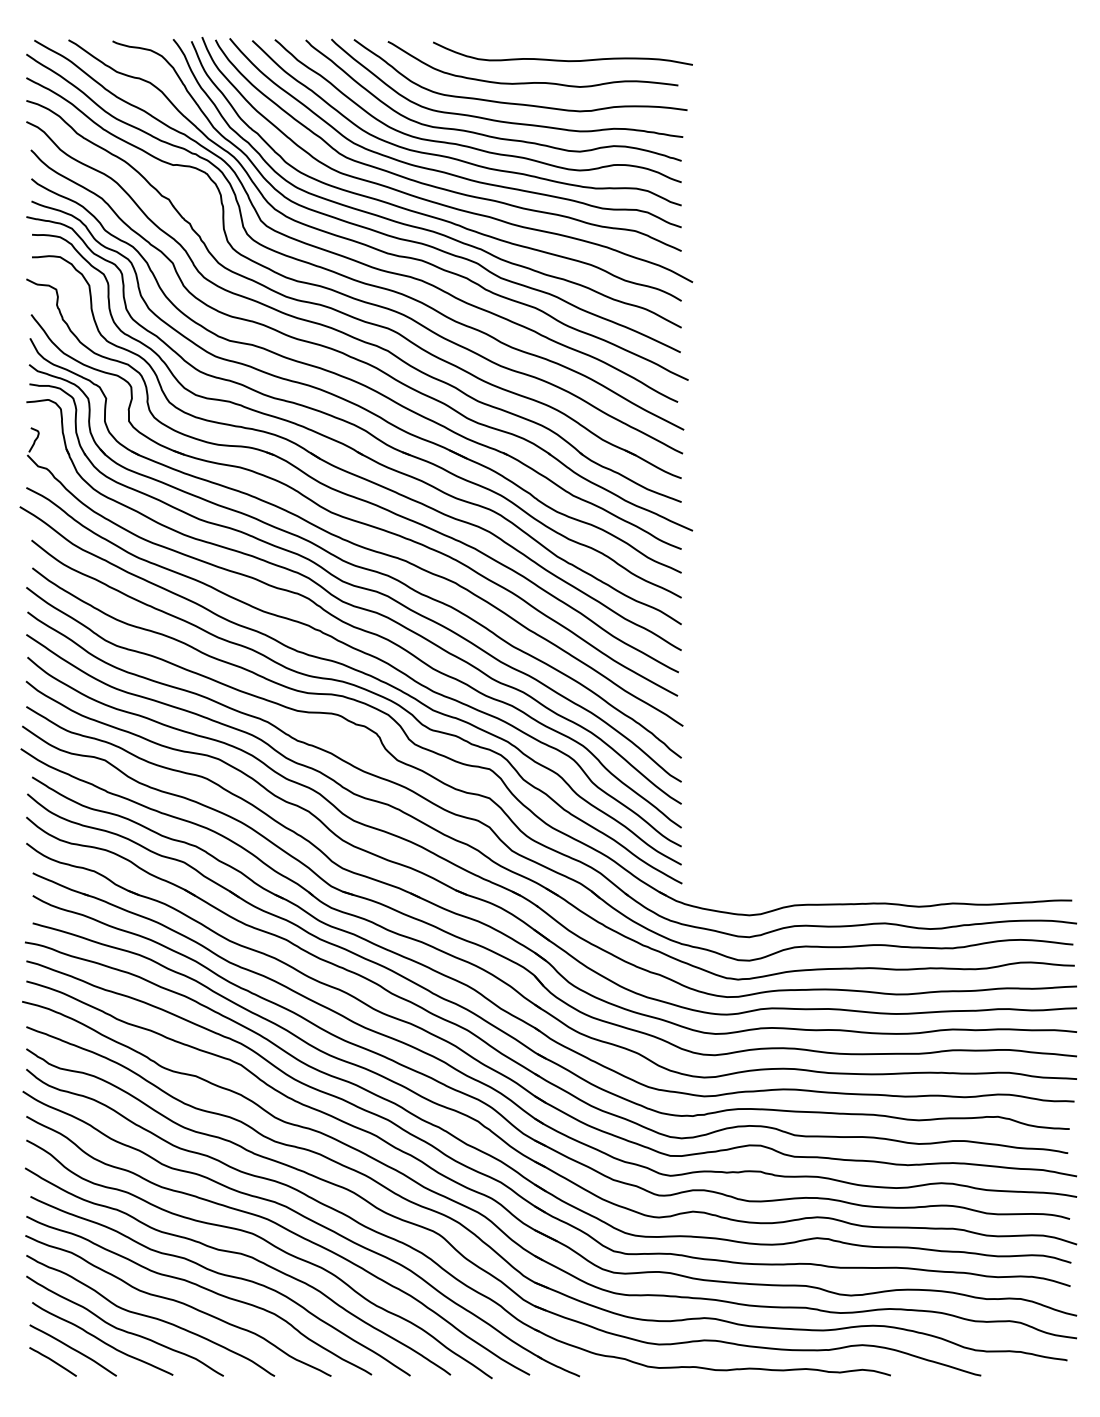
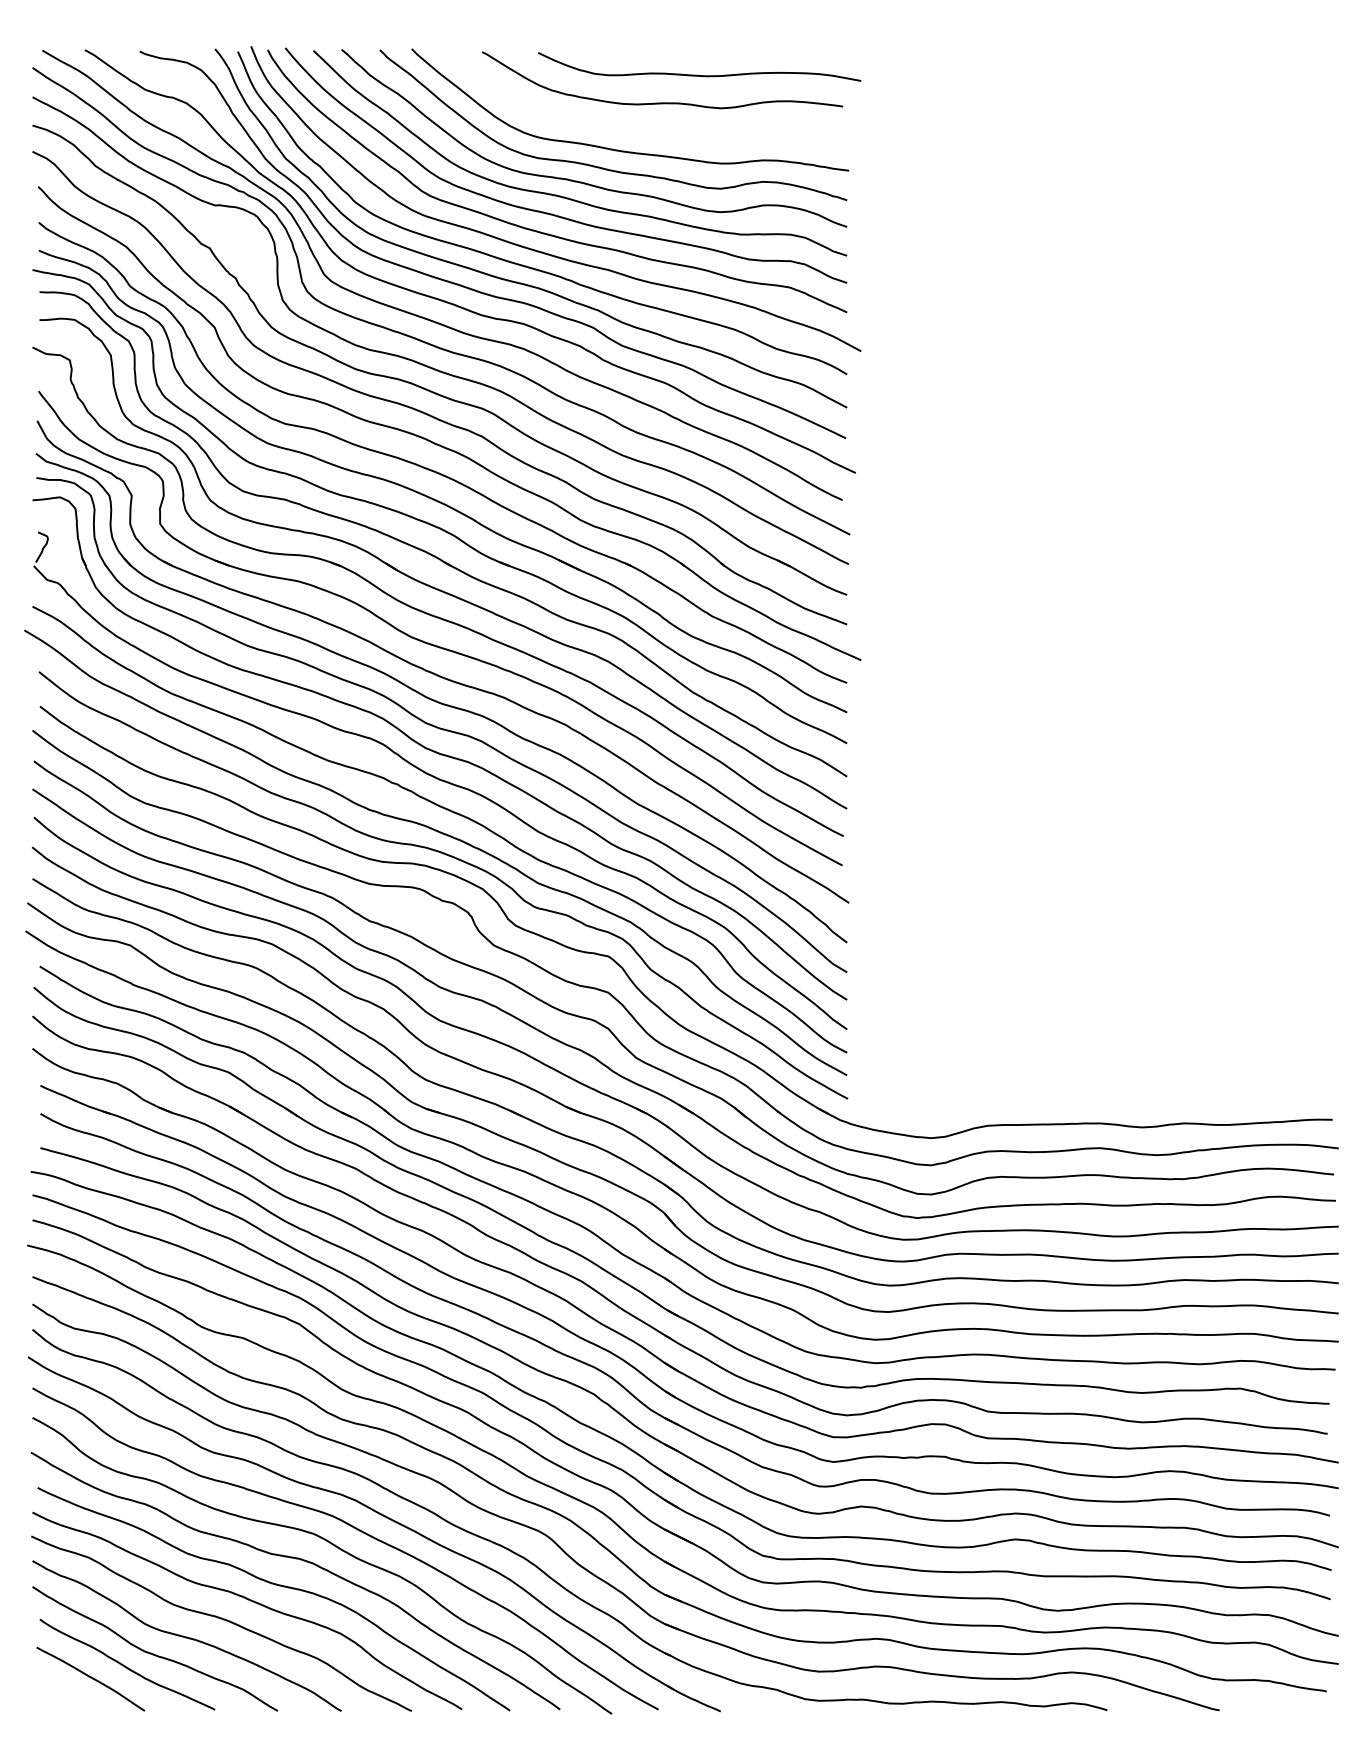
curve: (517, 103) -> (642, 128), removed
curve: (52, 1362) -> (65, 1693), removed

